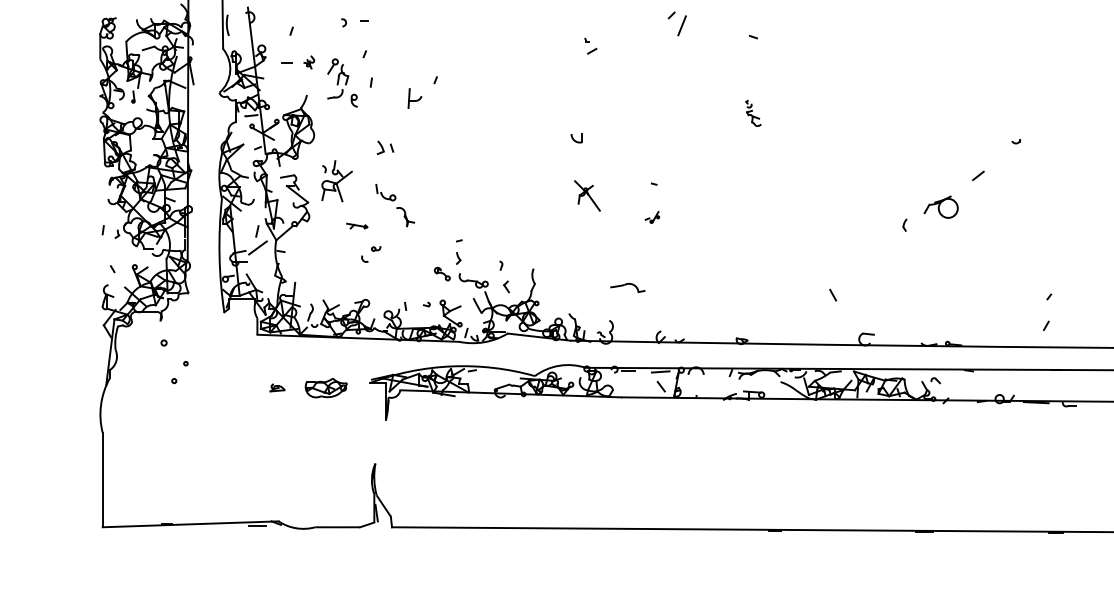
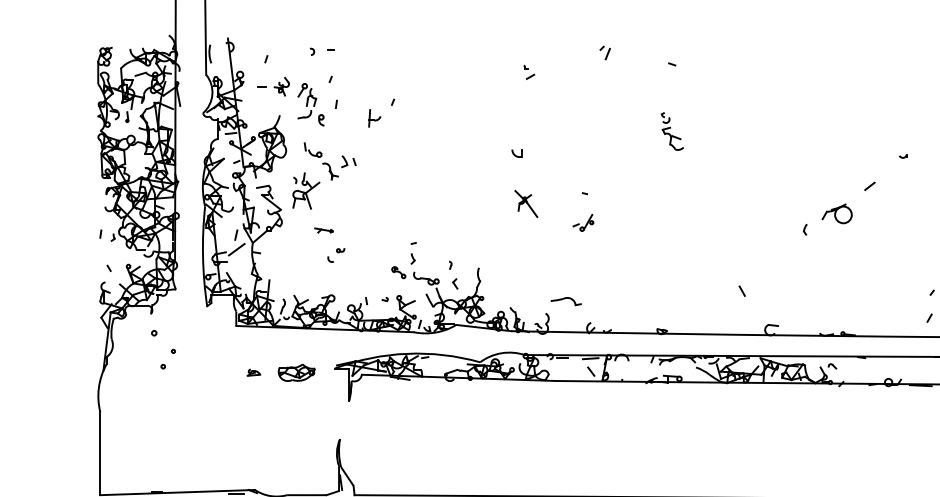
part: (676, 24) -> (604, 53), size x0.62
part: (309, 62) -> (282, 86), size x1.67
part: (753, 113) -> (672, 131), size x1.67
part: (395, 205) -> (321, 161), moved
part: (652, 217) -> (583, 222), size x1.67
part: (627, 287) -> (565, 301), moved

